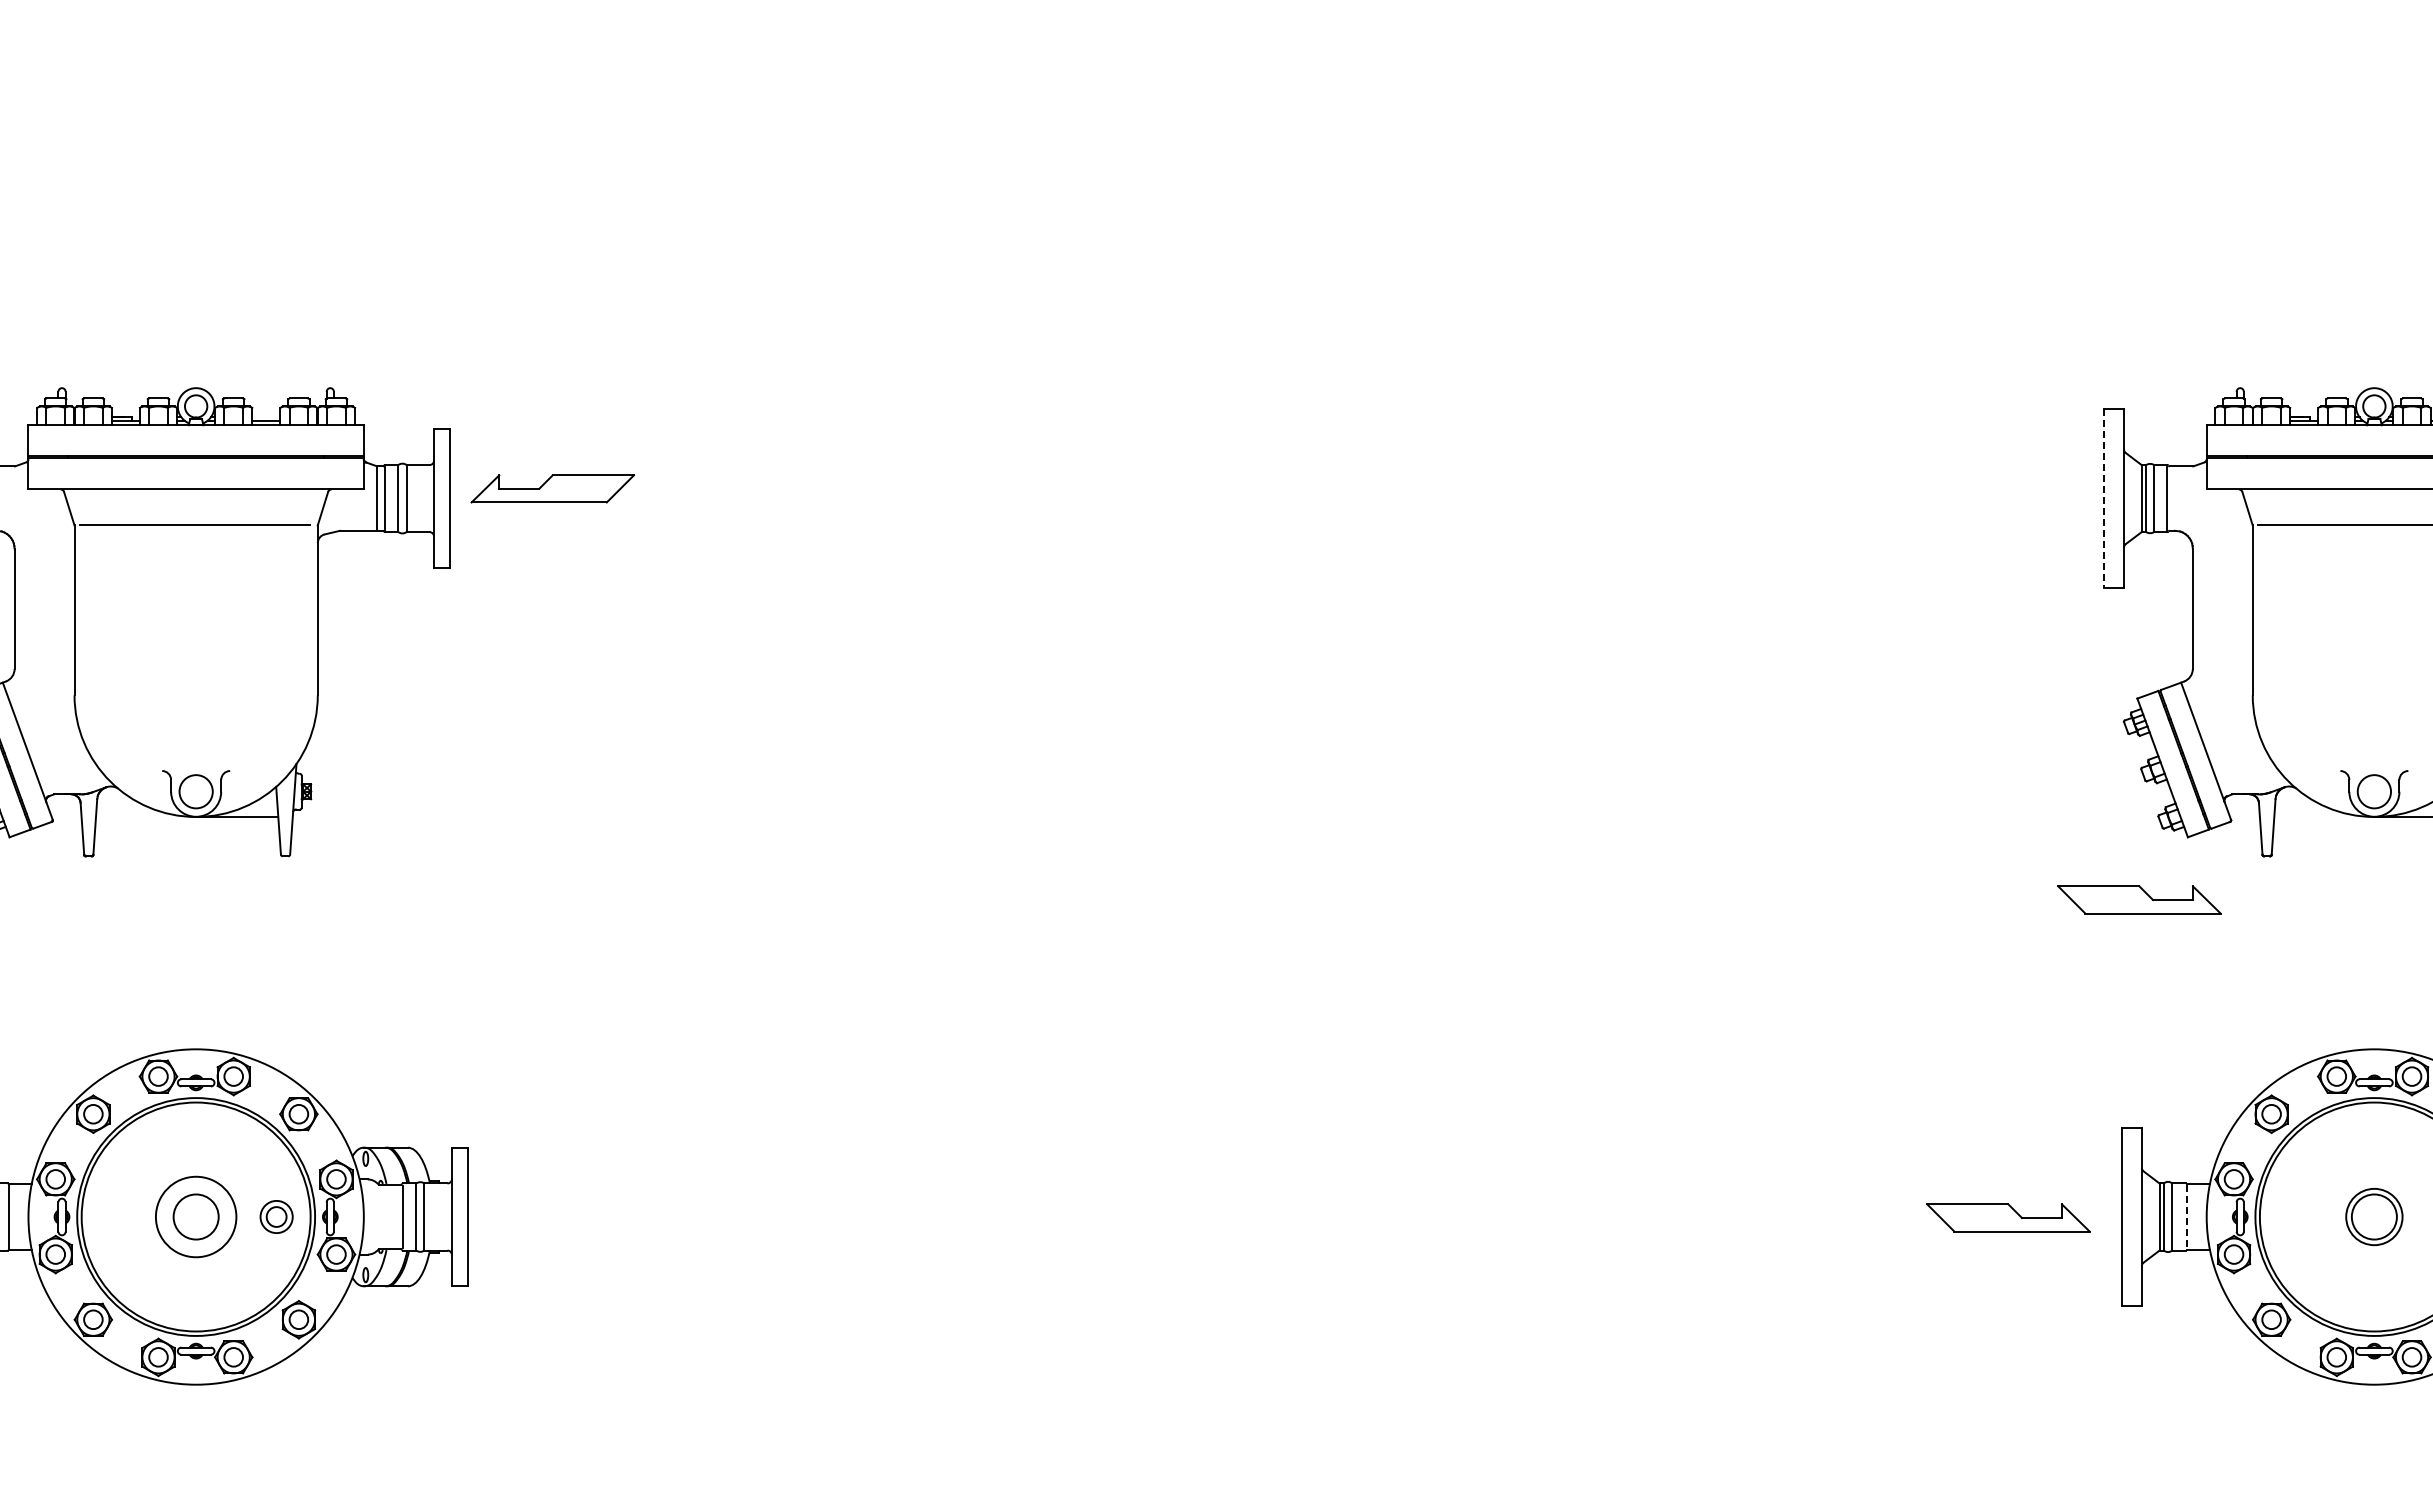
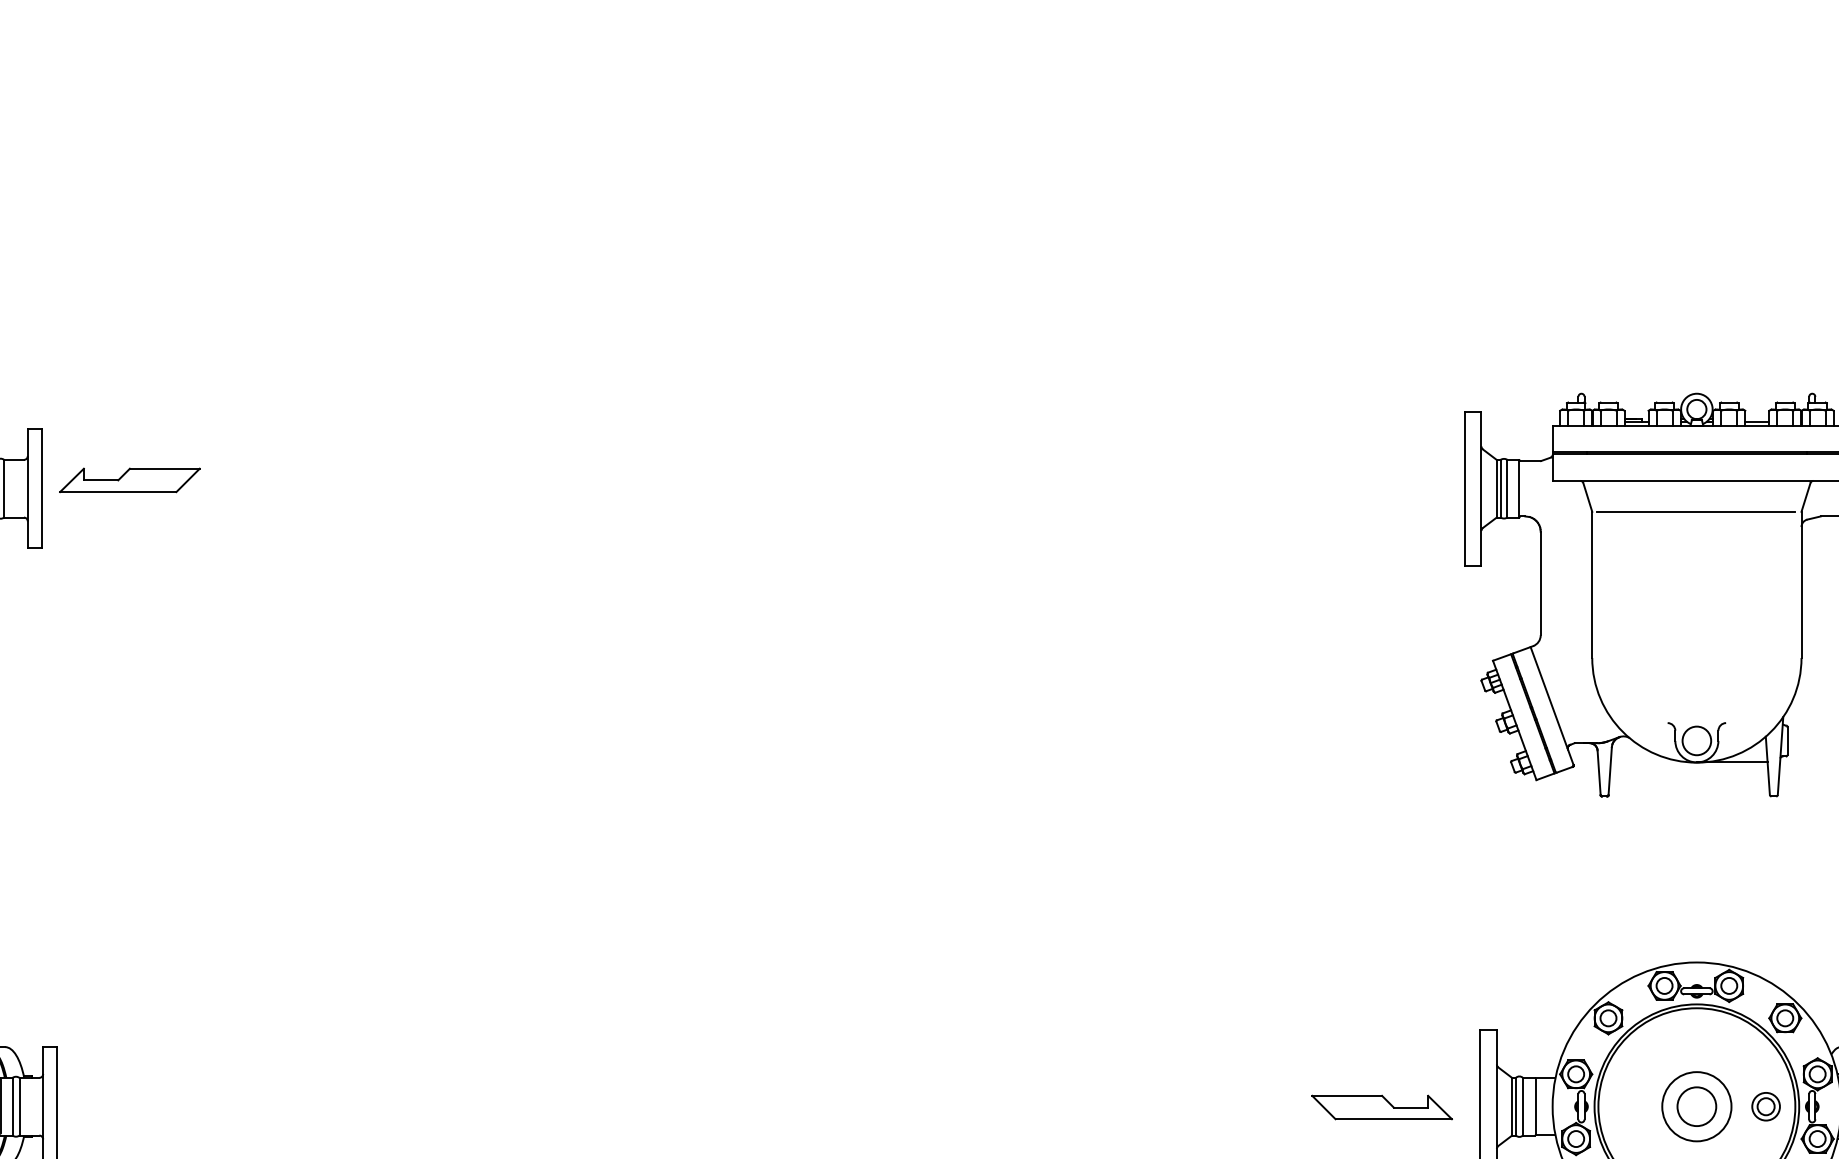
line: (2104, 499) -> (1464, 489), dashed -> solid
part: (2139, 899) -> (1494, 833), removed
circle: (2374, 1216) -> (1696, 1106), size x1.43
line: (2186, 1217) -> (1535, 1107), dashed -> solid

